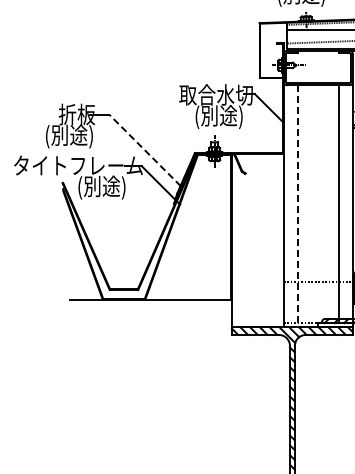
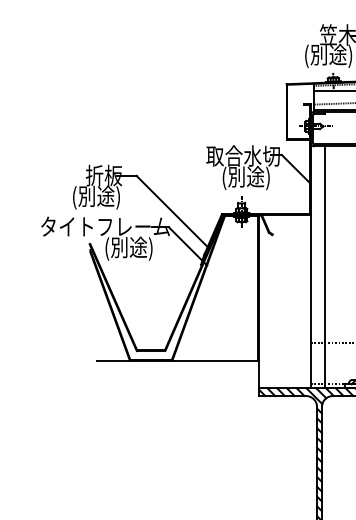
line: (145, 150) -> (172, 211), dashed -> solid
line: (297, 206) -> (324, 267), dashed -> solid

